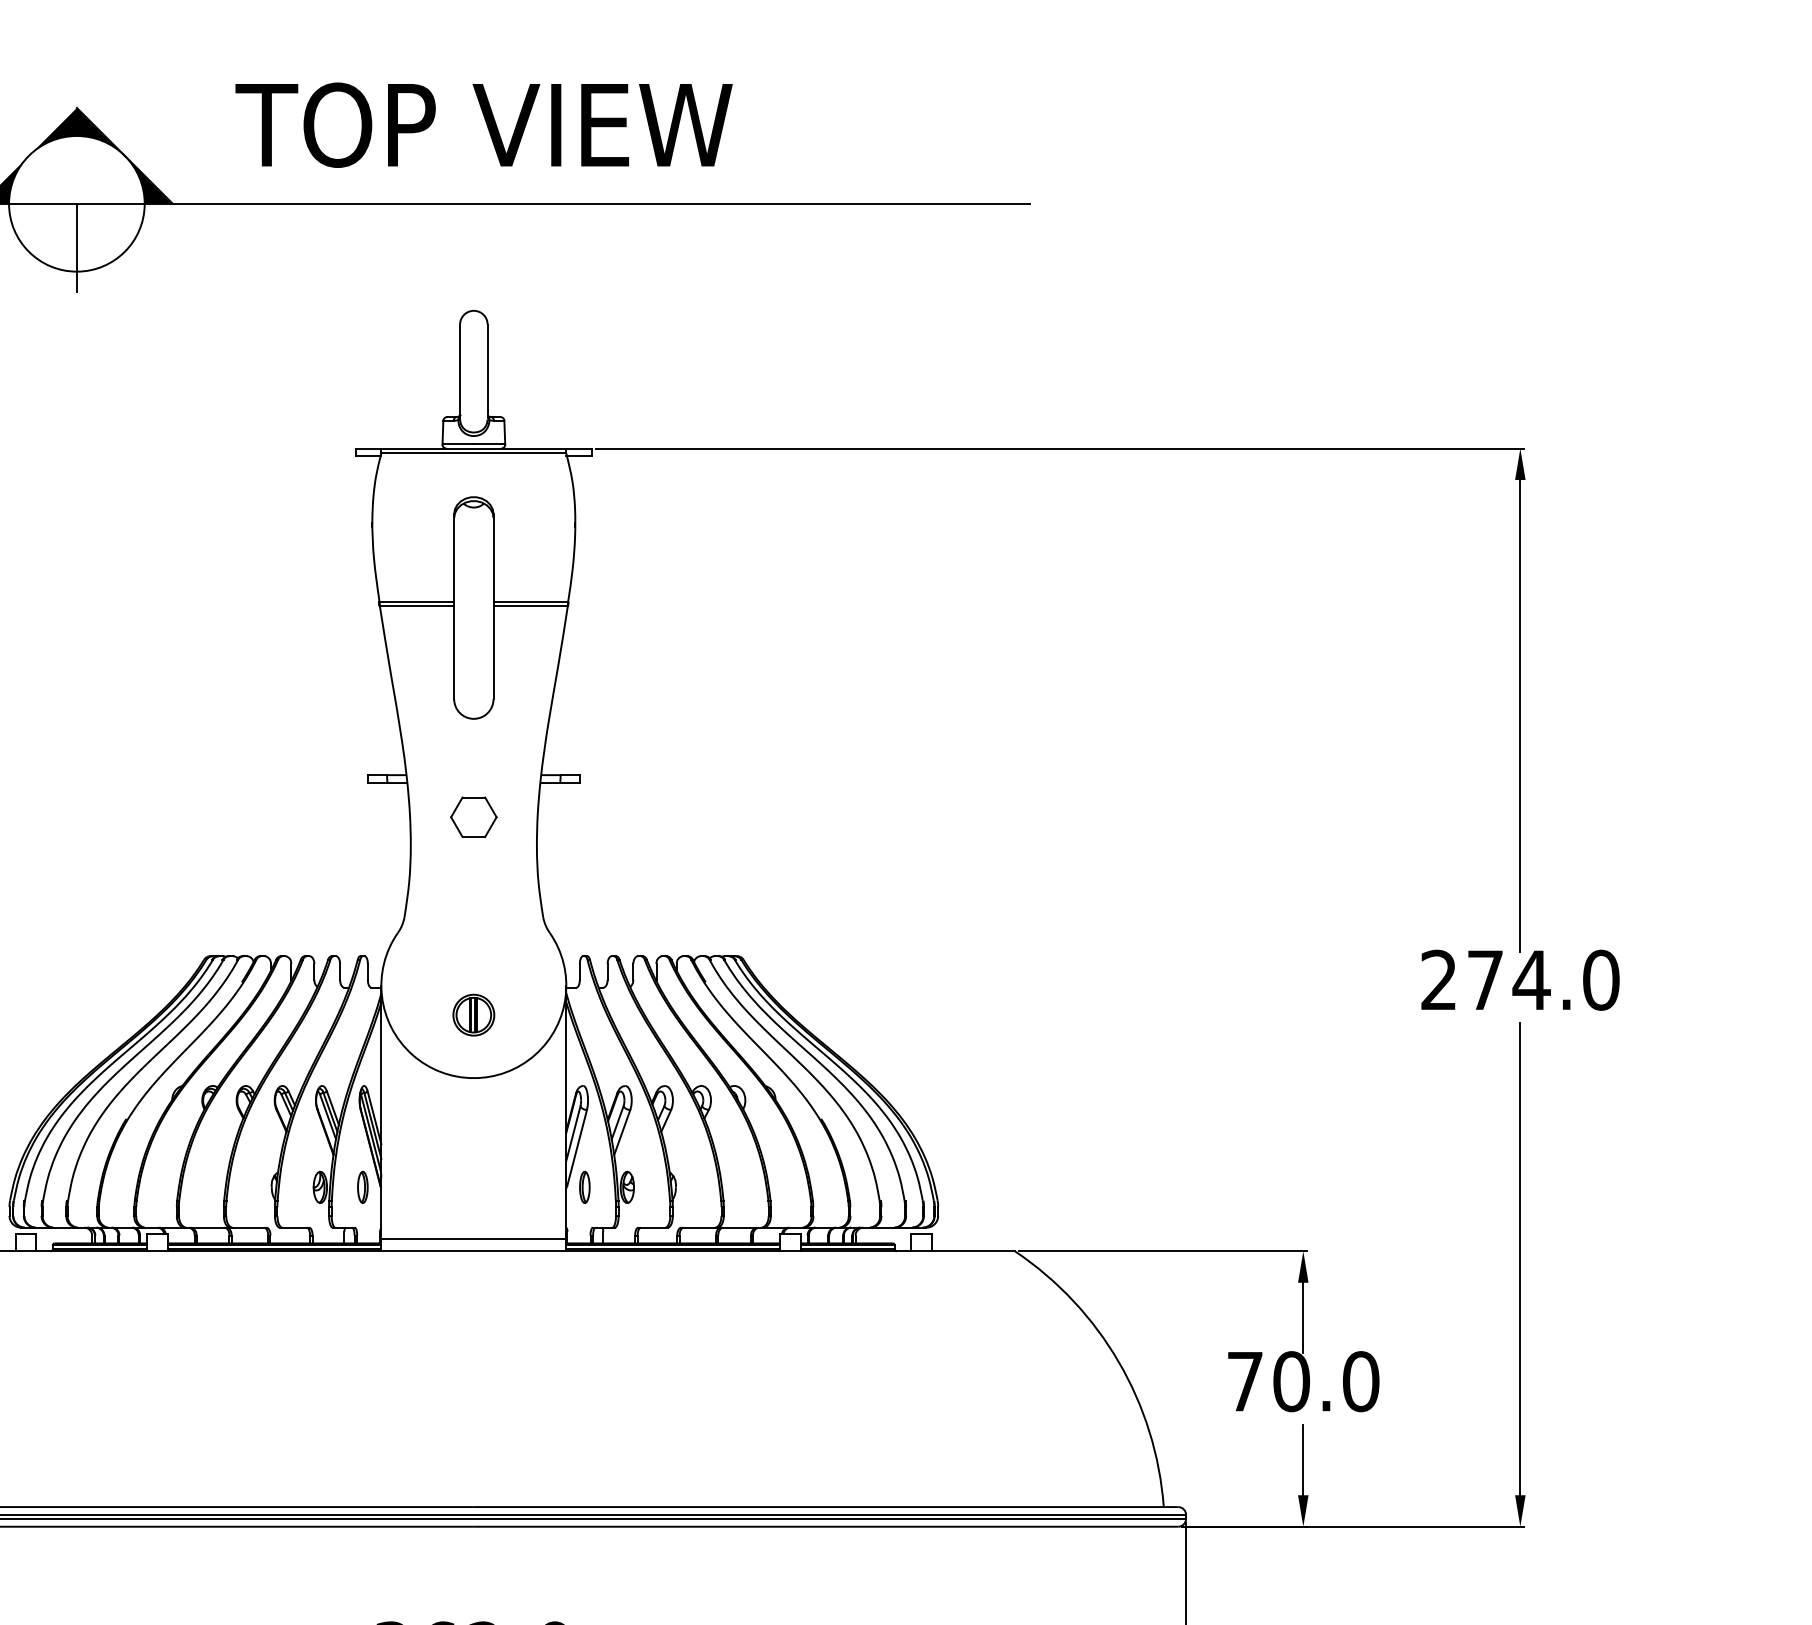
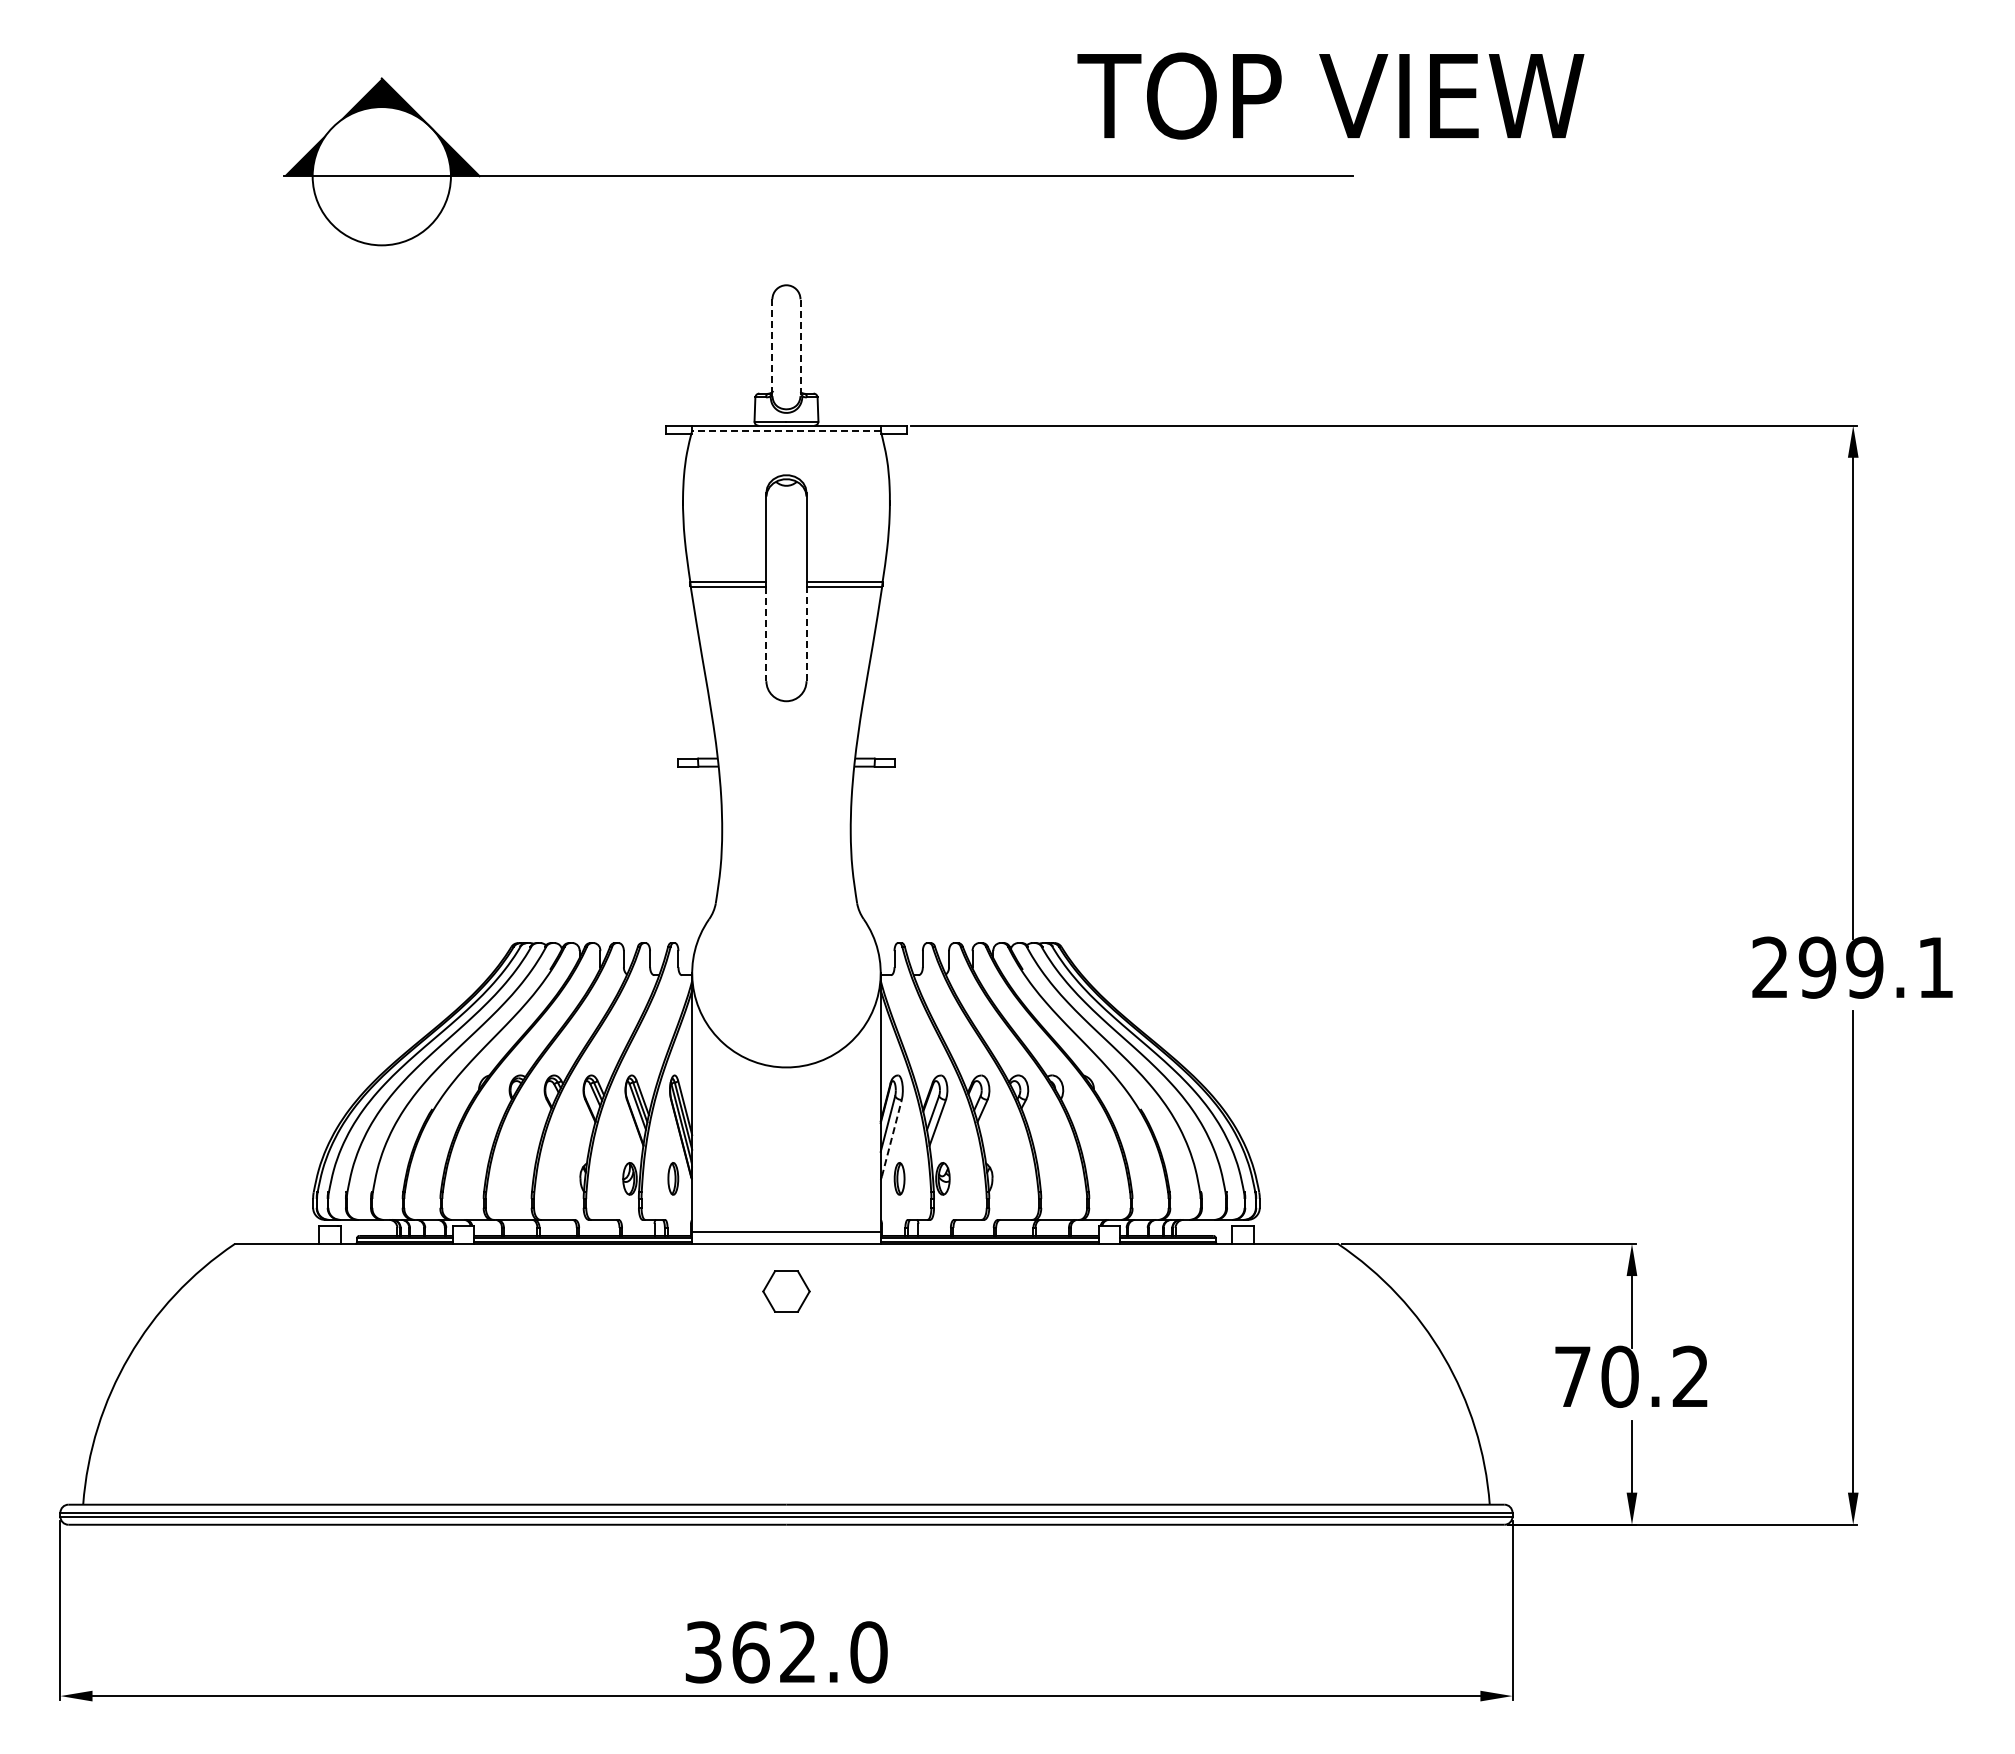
text: (483, 124) -> (1330, 95), moved
line: (76, 248) -> (381, 221), removed
line: (460, 371) -> (772, 347), solid -> dashed
line: (487, 371) -> (800, 347), solid -> dashed
line: (472, 453) -> (785, 430), solid -> dashed
line: (493, 652) -> (806, 633), solid -> dashed
line: (454, 653) -> (766, 634), solid -> dashed
part: (473, 817) -> (786, 1291), moved
text: (1543, 980) -> (1876, 967), 274.0 -> 299.1
part: (473, 1014) -> (786, 1002), removed
line: (576, 1147) -> (891, 1138), solid -> dashed
text: (1360, 1381) -> (1690, 1376), 70.0 -> 70.2

